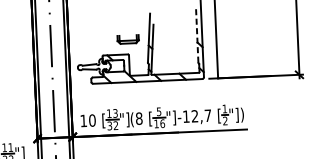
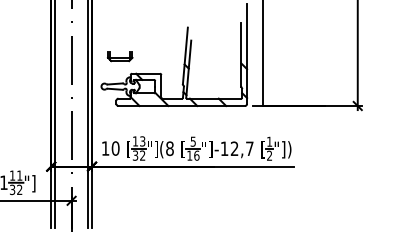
line: (197, 34) -> (241, 54), dashed -> solid
part: (127, 39) -> (119, 56), moved

